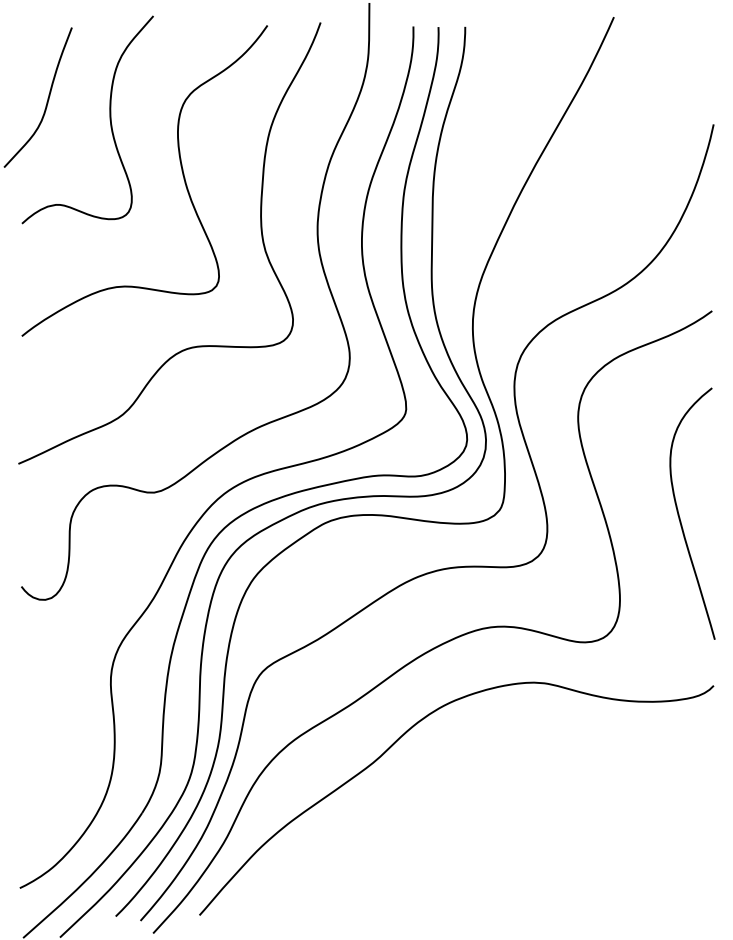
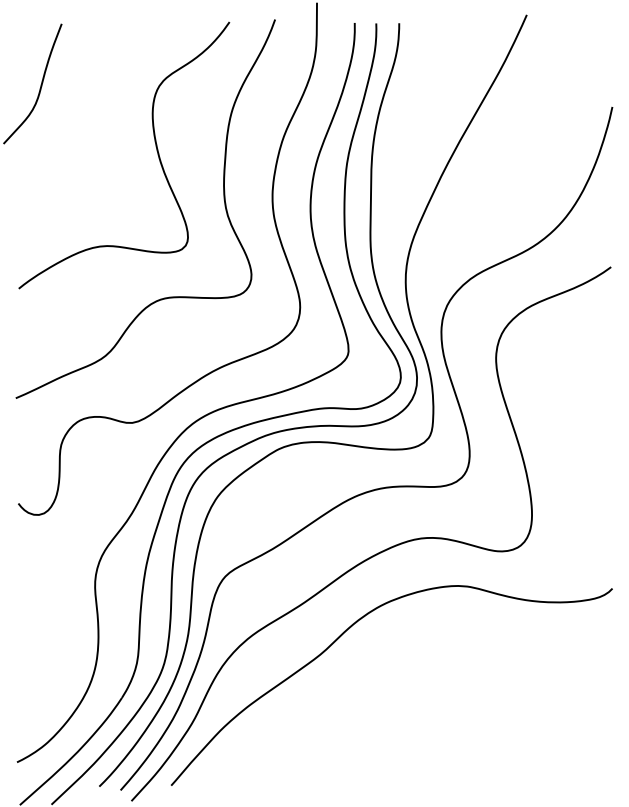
curve: (108, 116) -> (93, 100), removed
curve: (679, 515) -> (583, 442), removed

